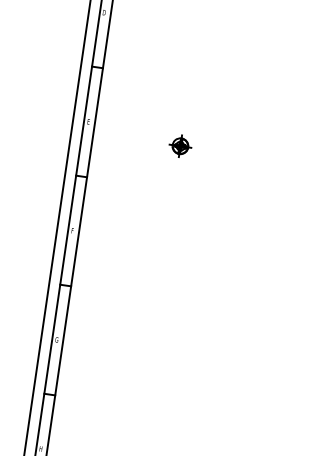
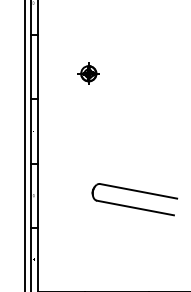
part: (180, 145) -> (88, 73), size x1.67
part: (225, 383) -> (134, 206), added

